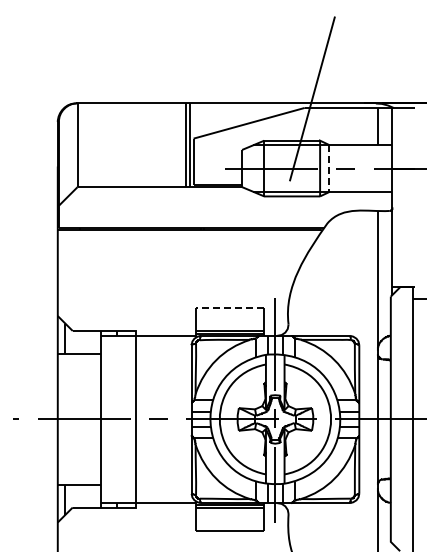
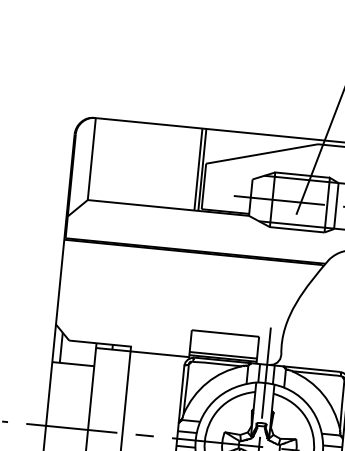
line: (329, 169) -> (336, 206), dashed -> solid
line: (229, 308) -> (224, 333), dashed -> solid

